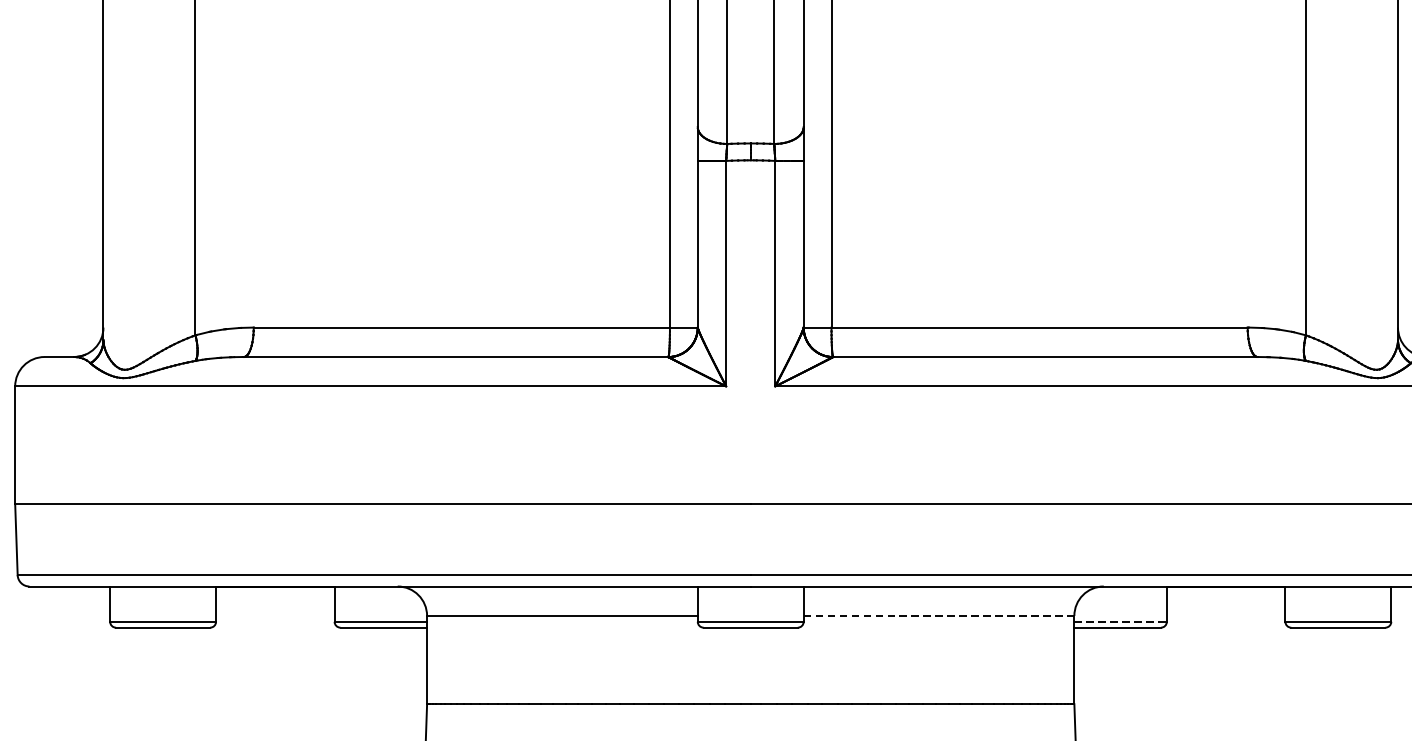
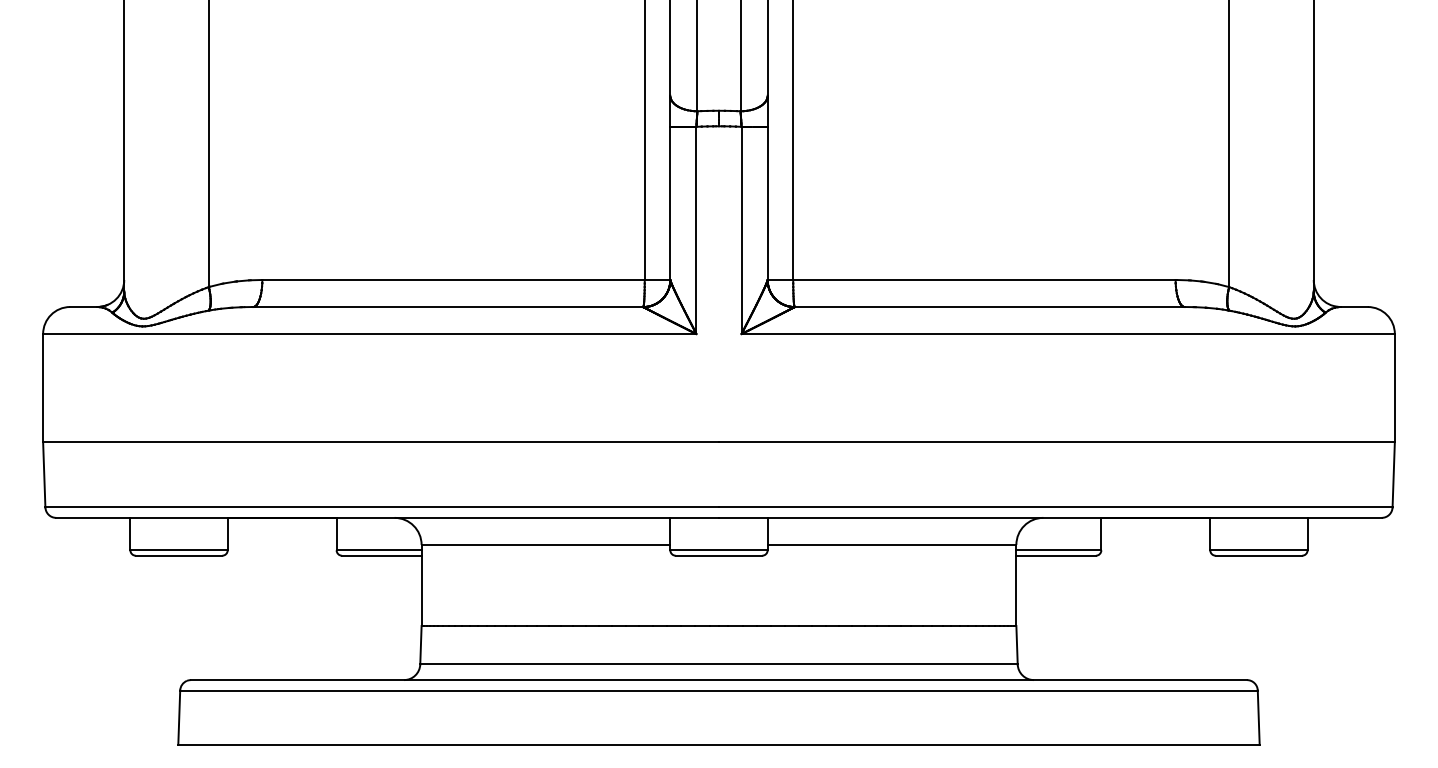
line: (939, 615) -> (892, 544), dashed -> solid
line: (1121, 621) -> (1059, 550), dashed -> solid

